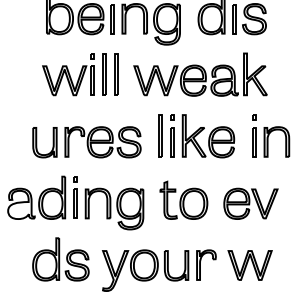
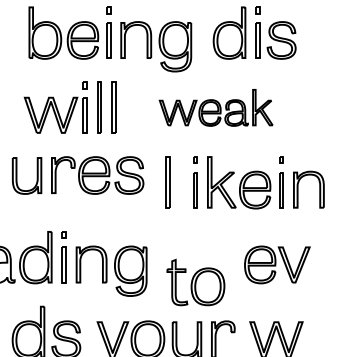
part: (200, 74) -> (216, 107), size x0.7
part: (202, 136) -> (231, 183), moved
part: (86, 142) -> (77, 175), moved
part: (183, 199) -> (195, 281), moved

